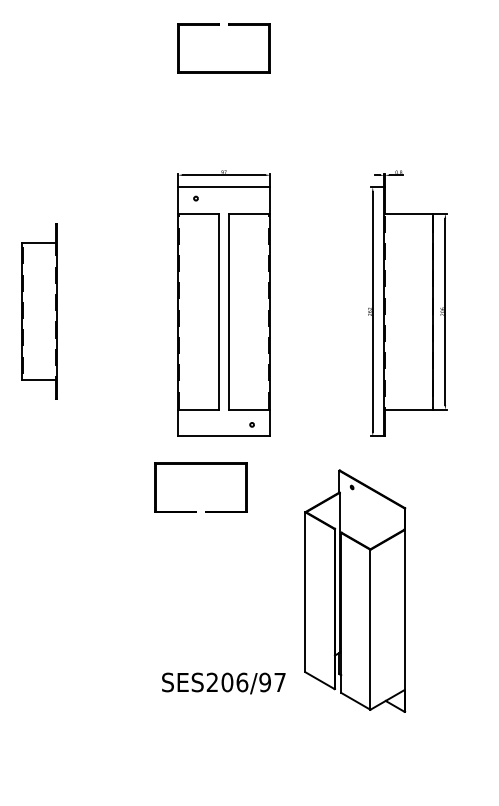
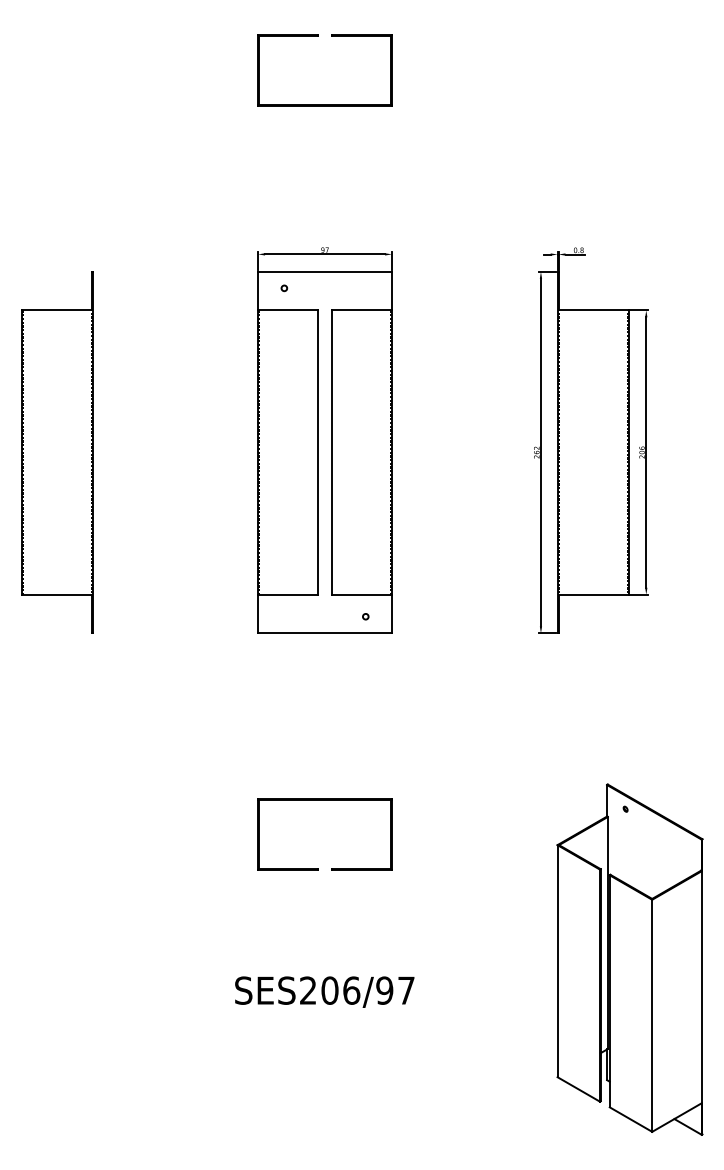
part: (39, 311) -> (57, 452), size x1.43
part: (200, 464) -> (324, 800), moved
part: (355, 590) -> (630, 958), moved

